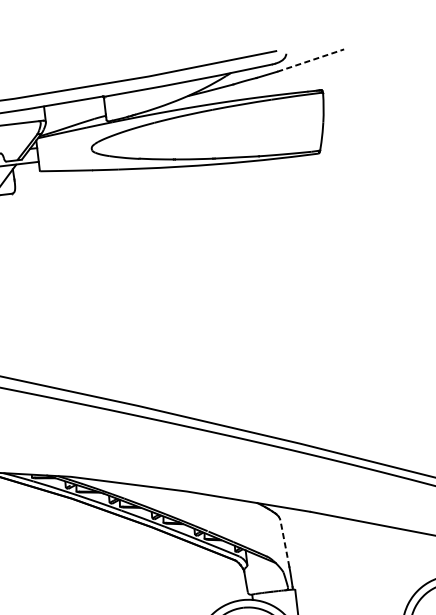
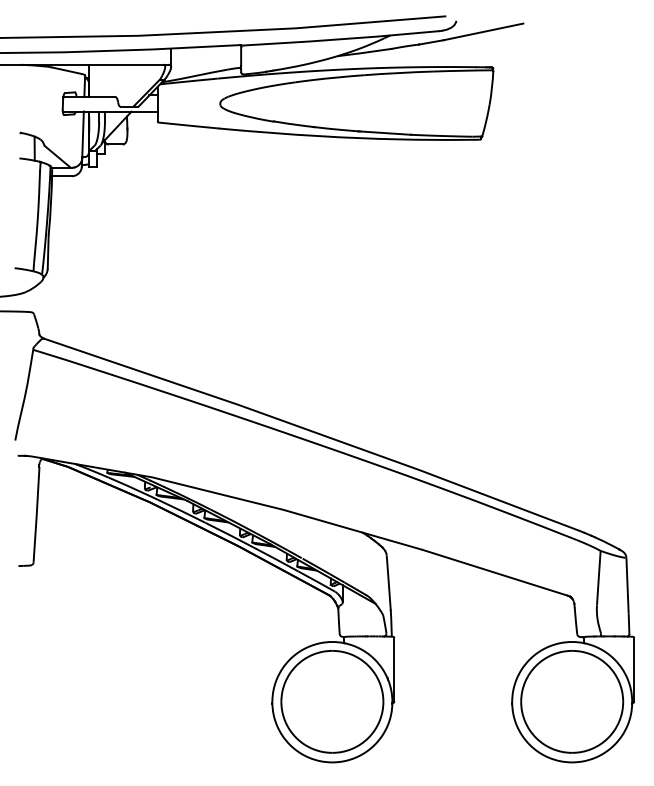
line: (310, 60) -> (483, 31), dashed -> solid
line: (284, 543) -> (388, 582), dashed -> solid

